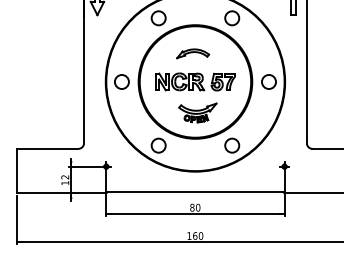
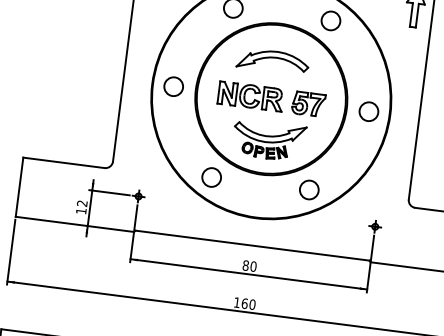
part: (192, 53) -> (272, 60), size x1.67
part: (197, 112) -> (268, 140), size x1.43

